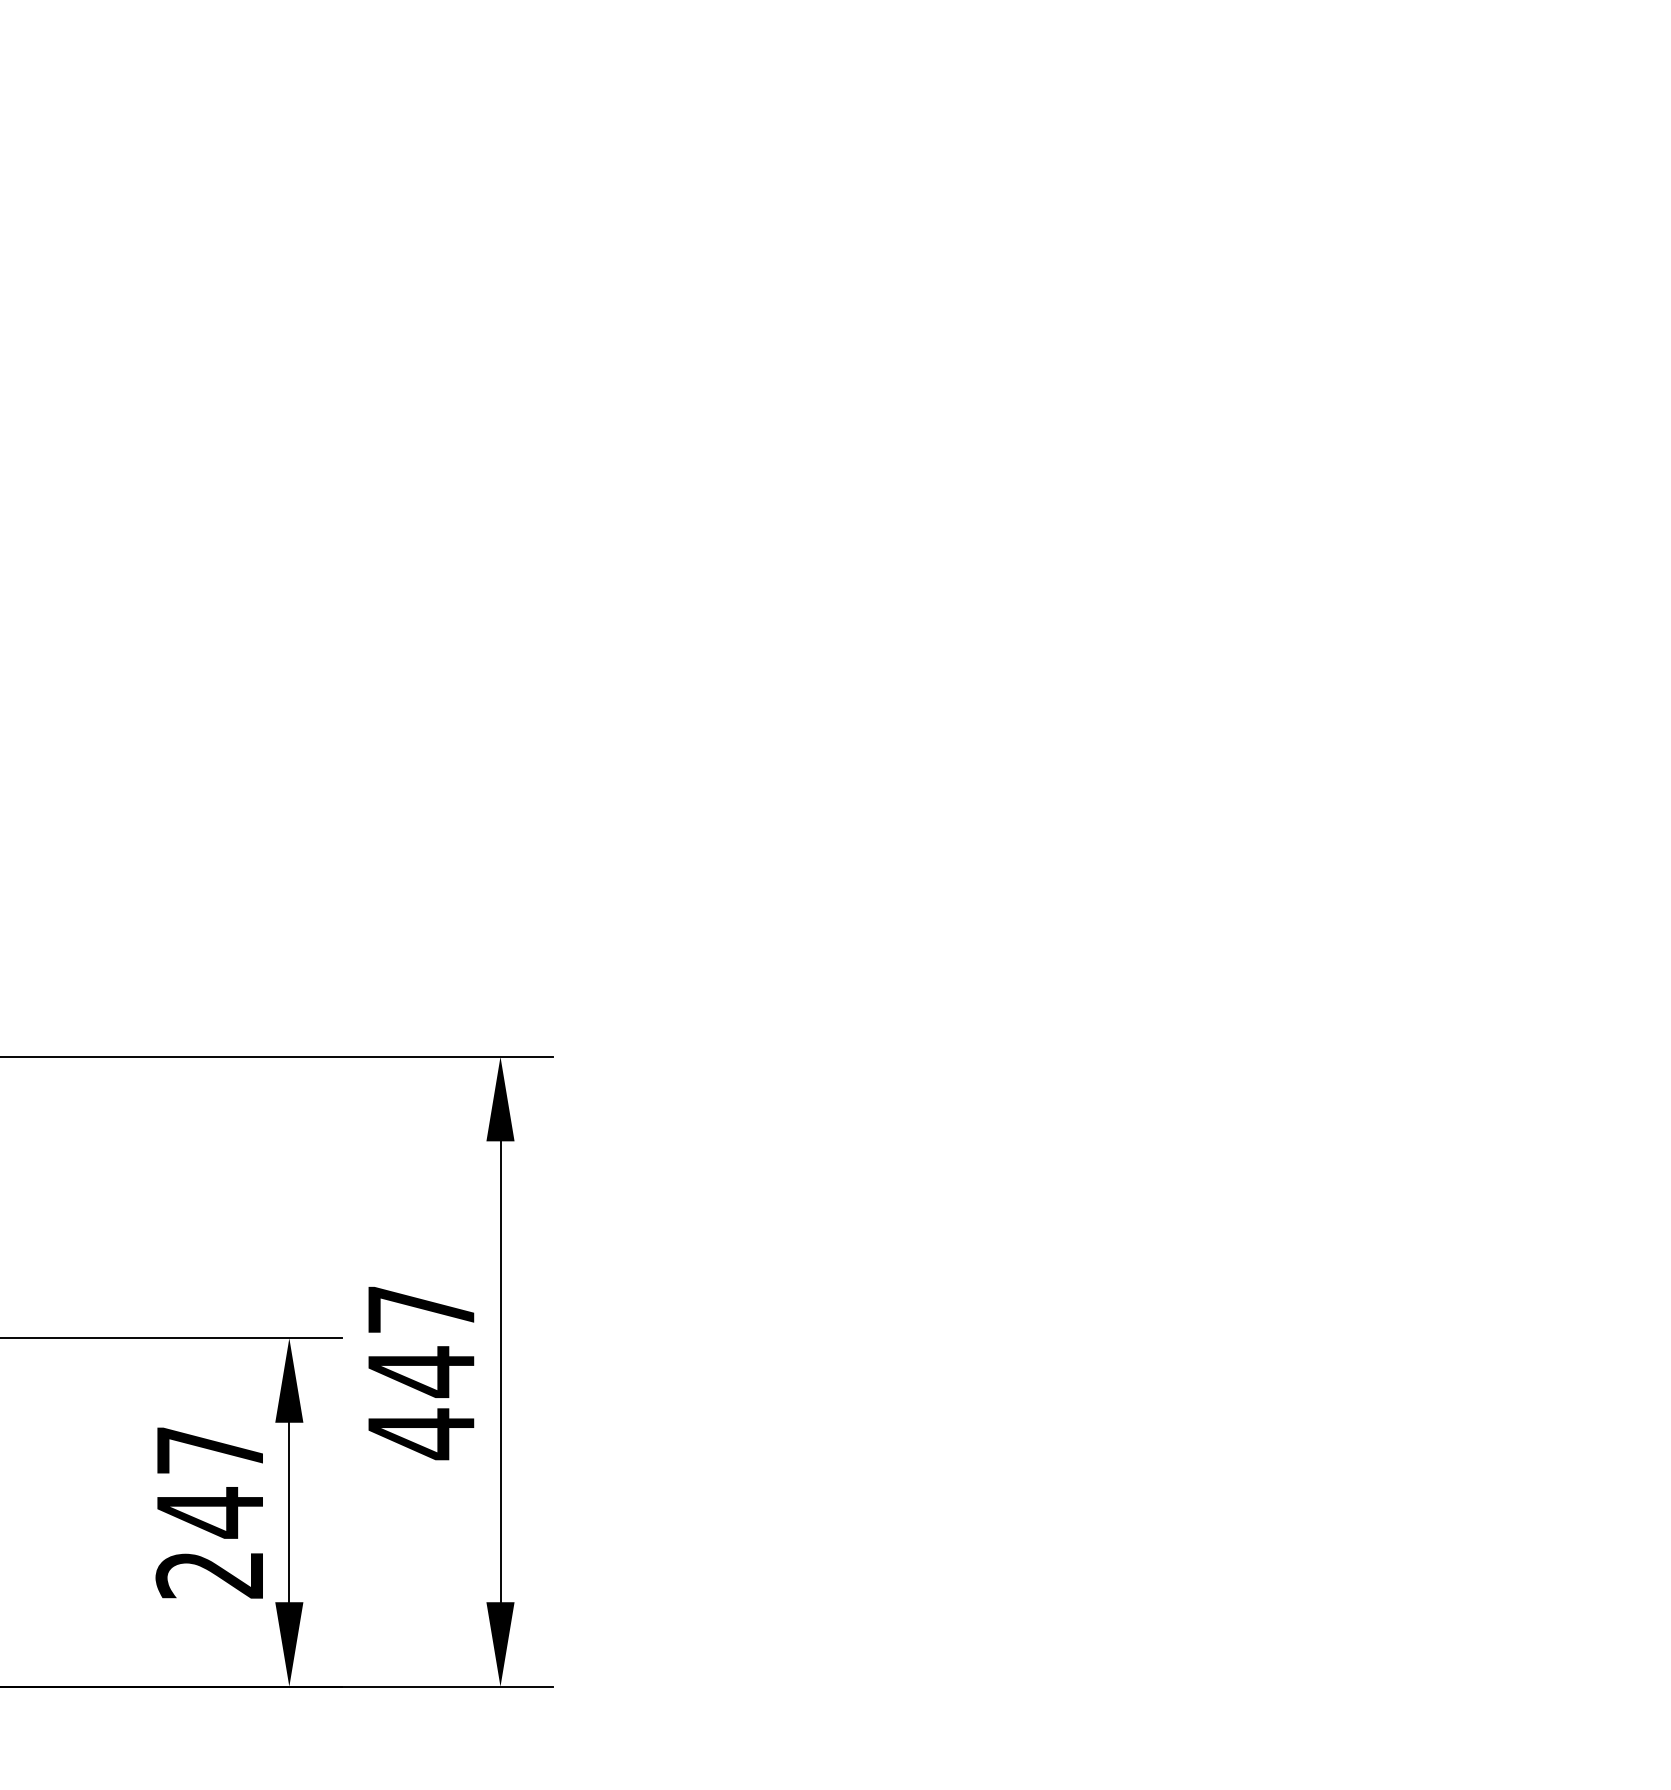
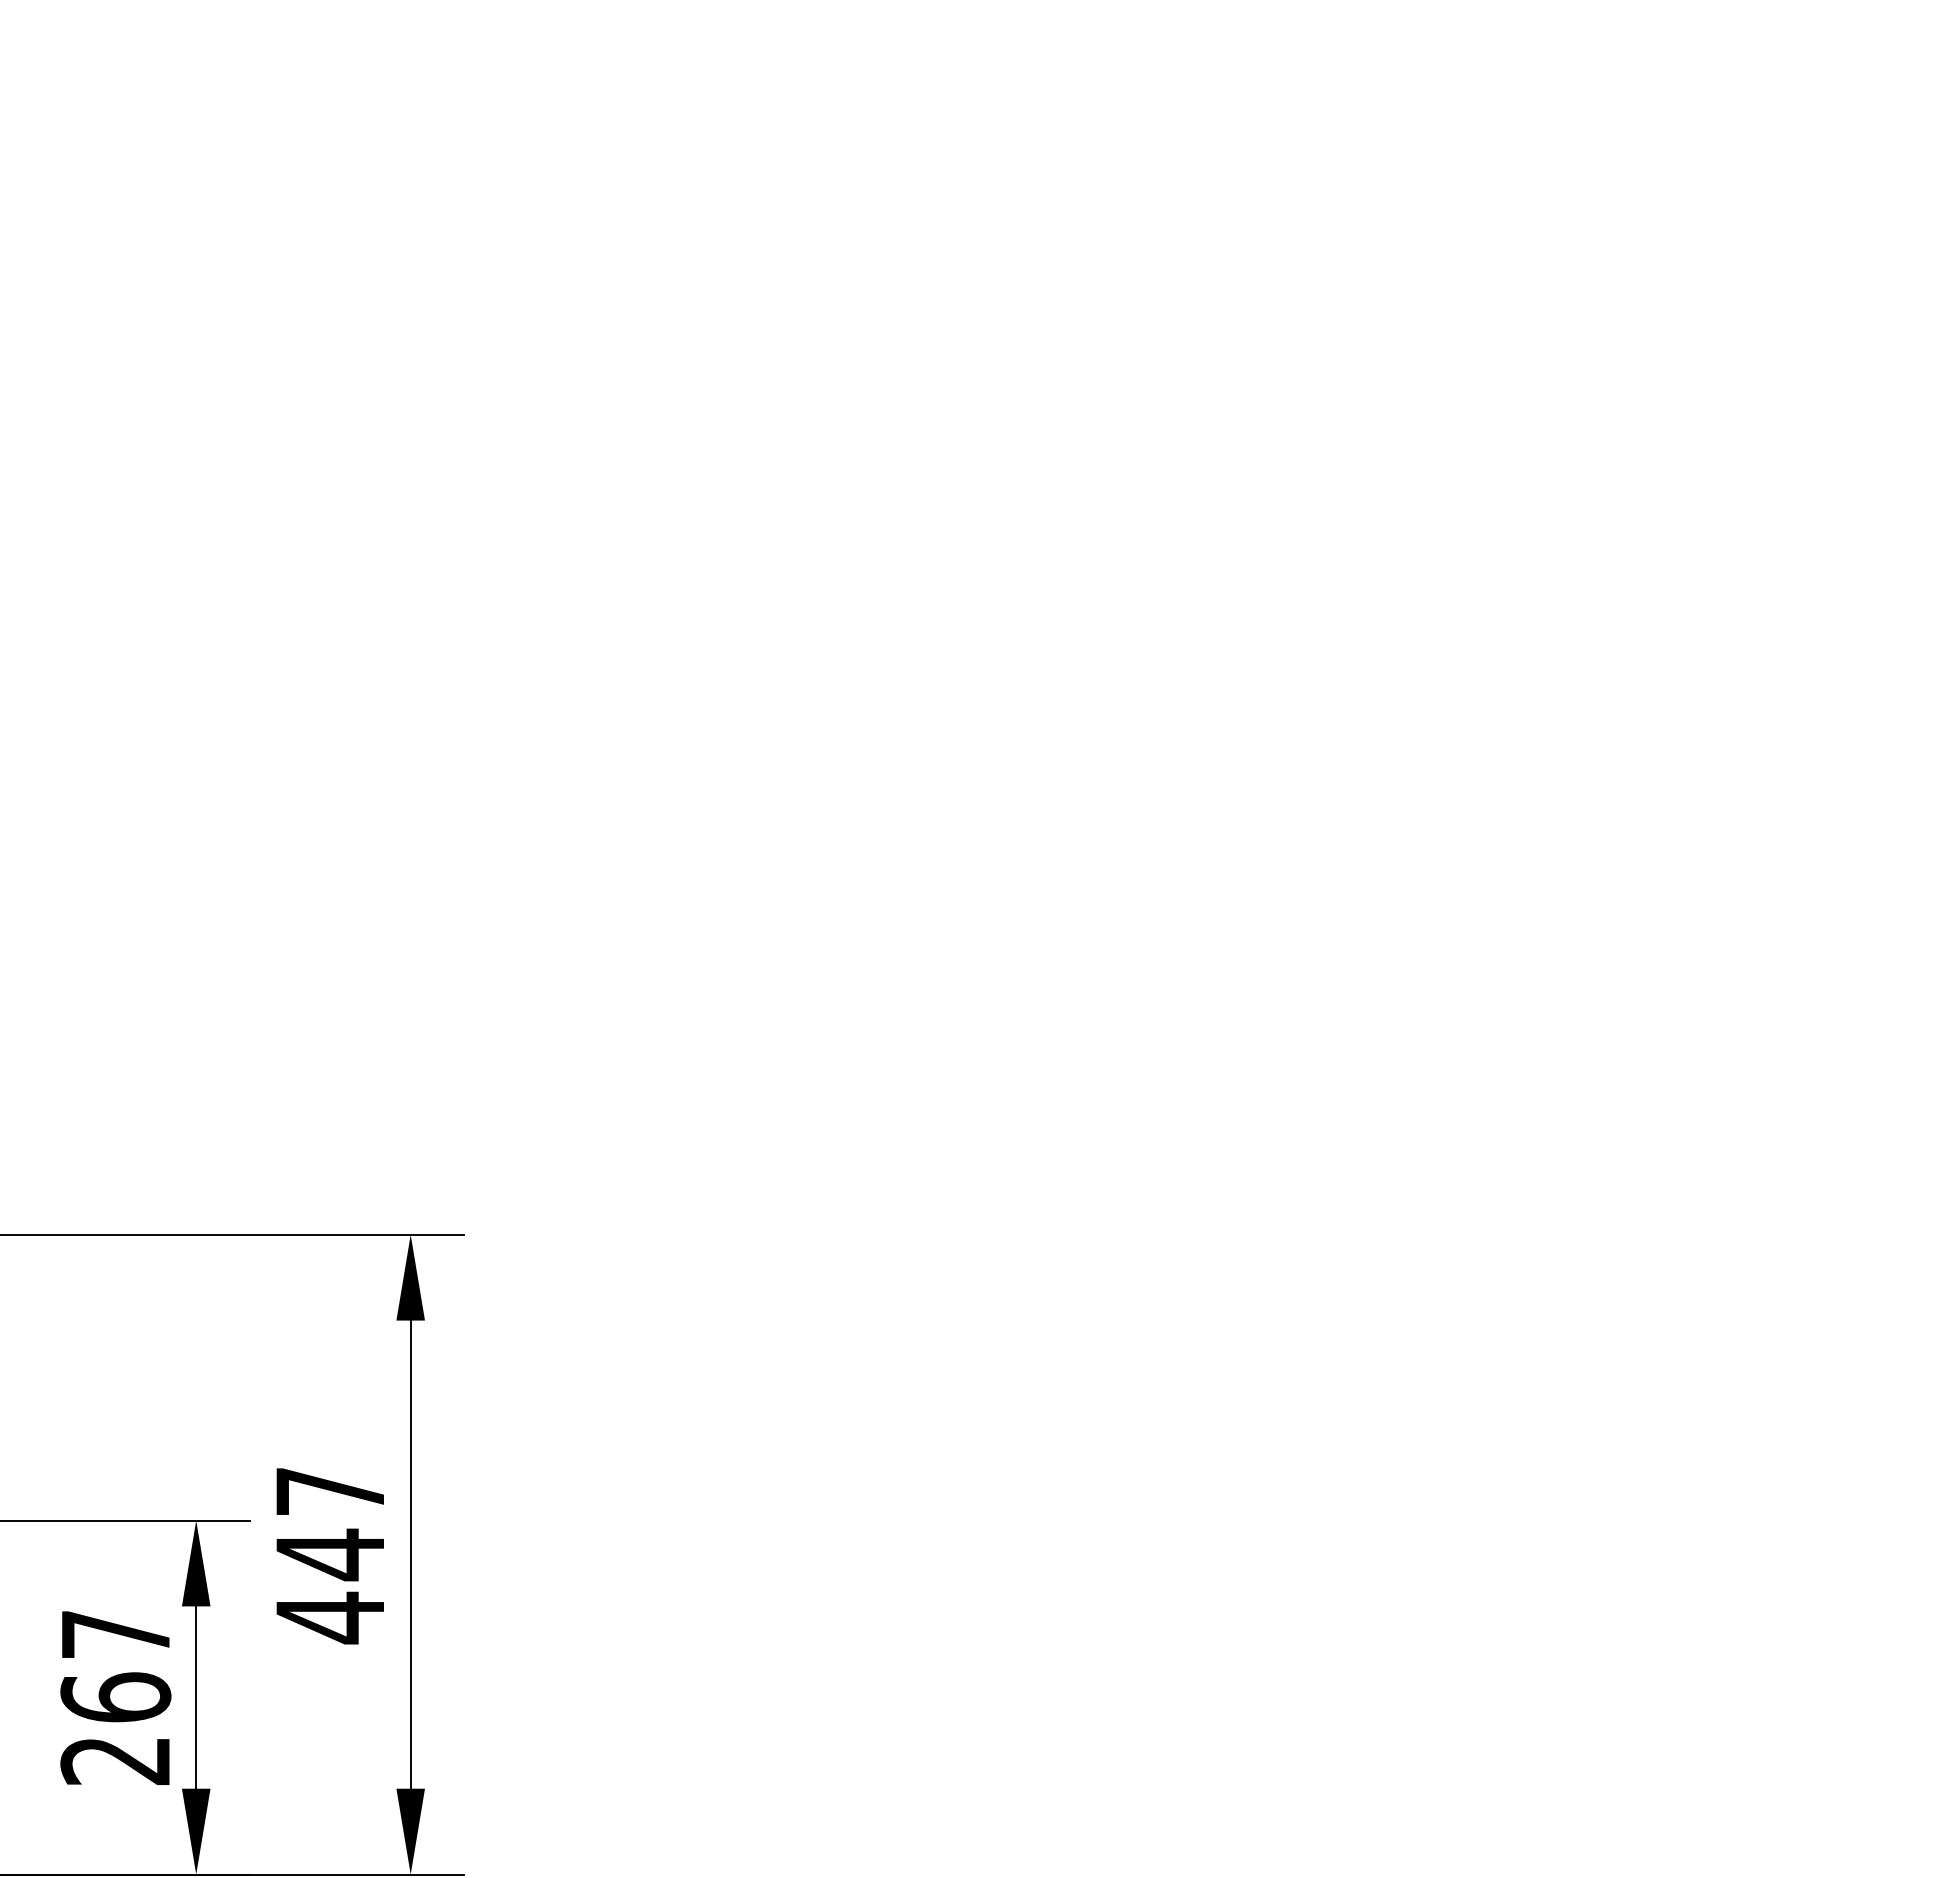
text: (209, 1512) -> (115, 1697), 247 -> 267

